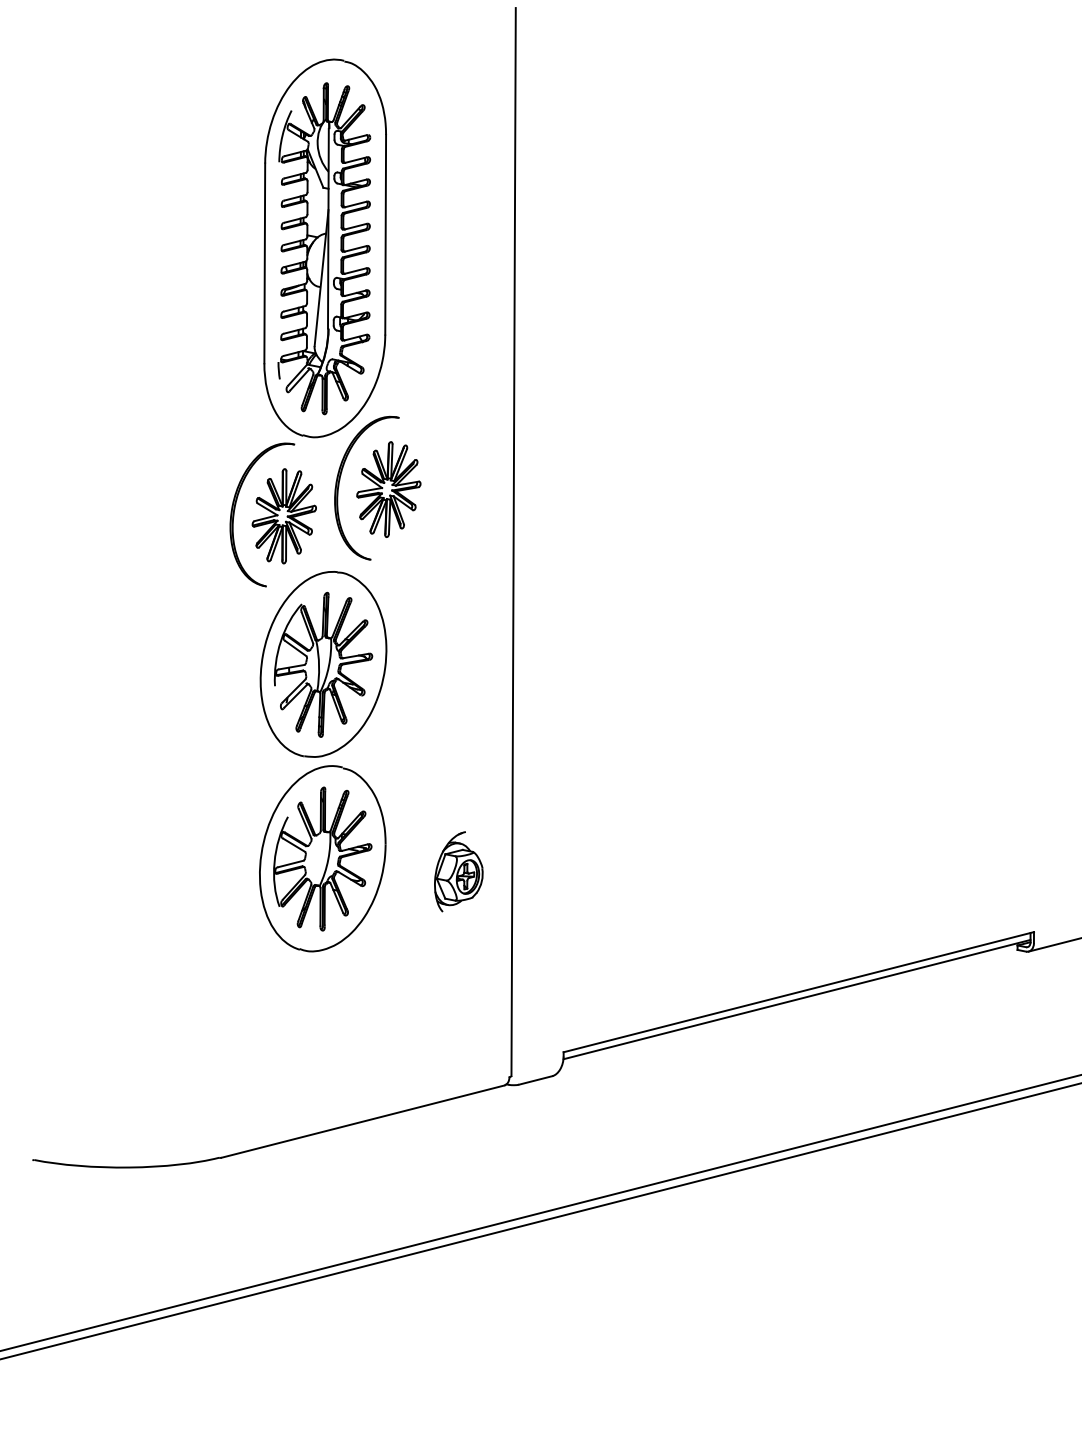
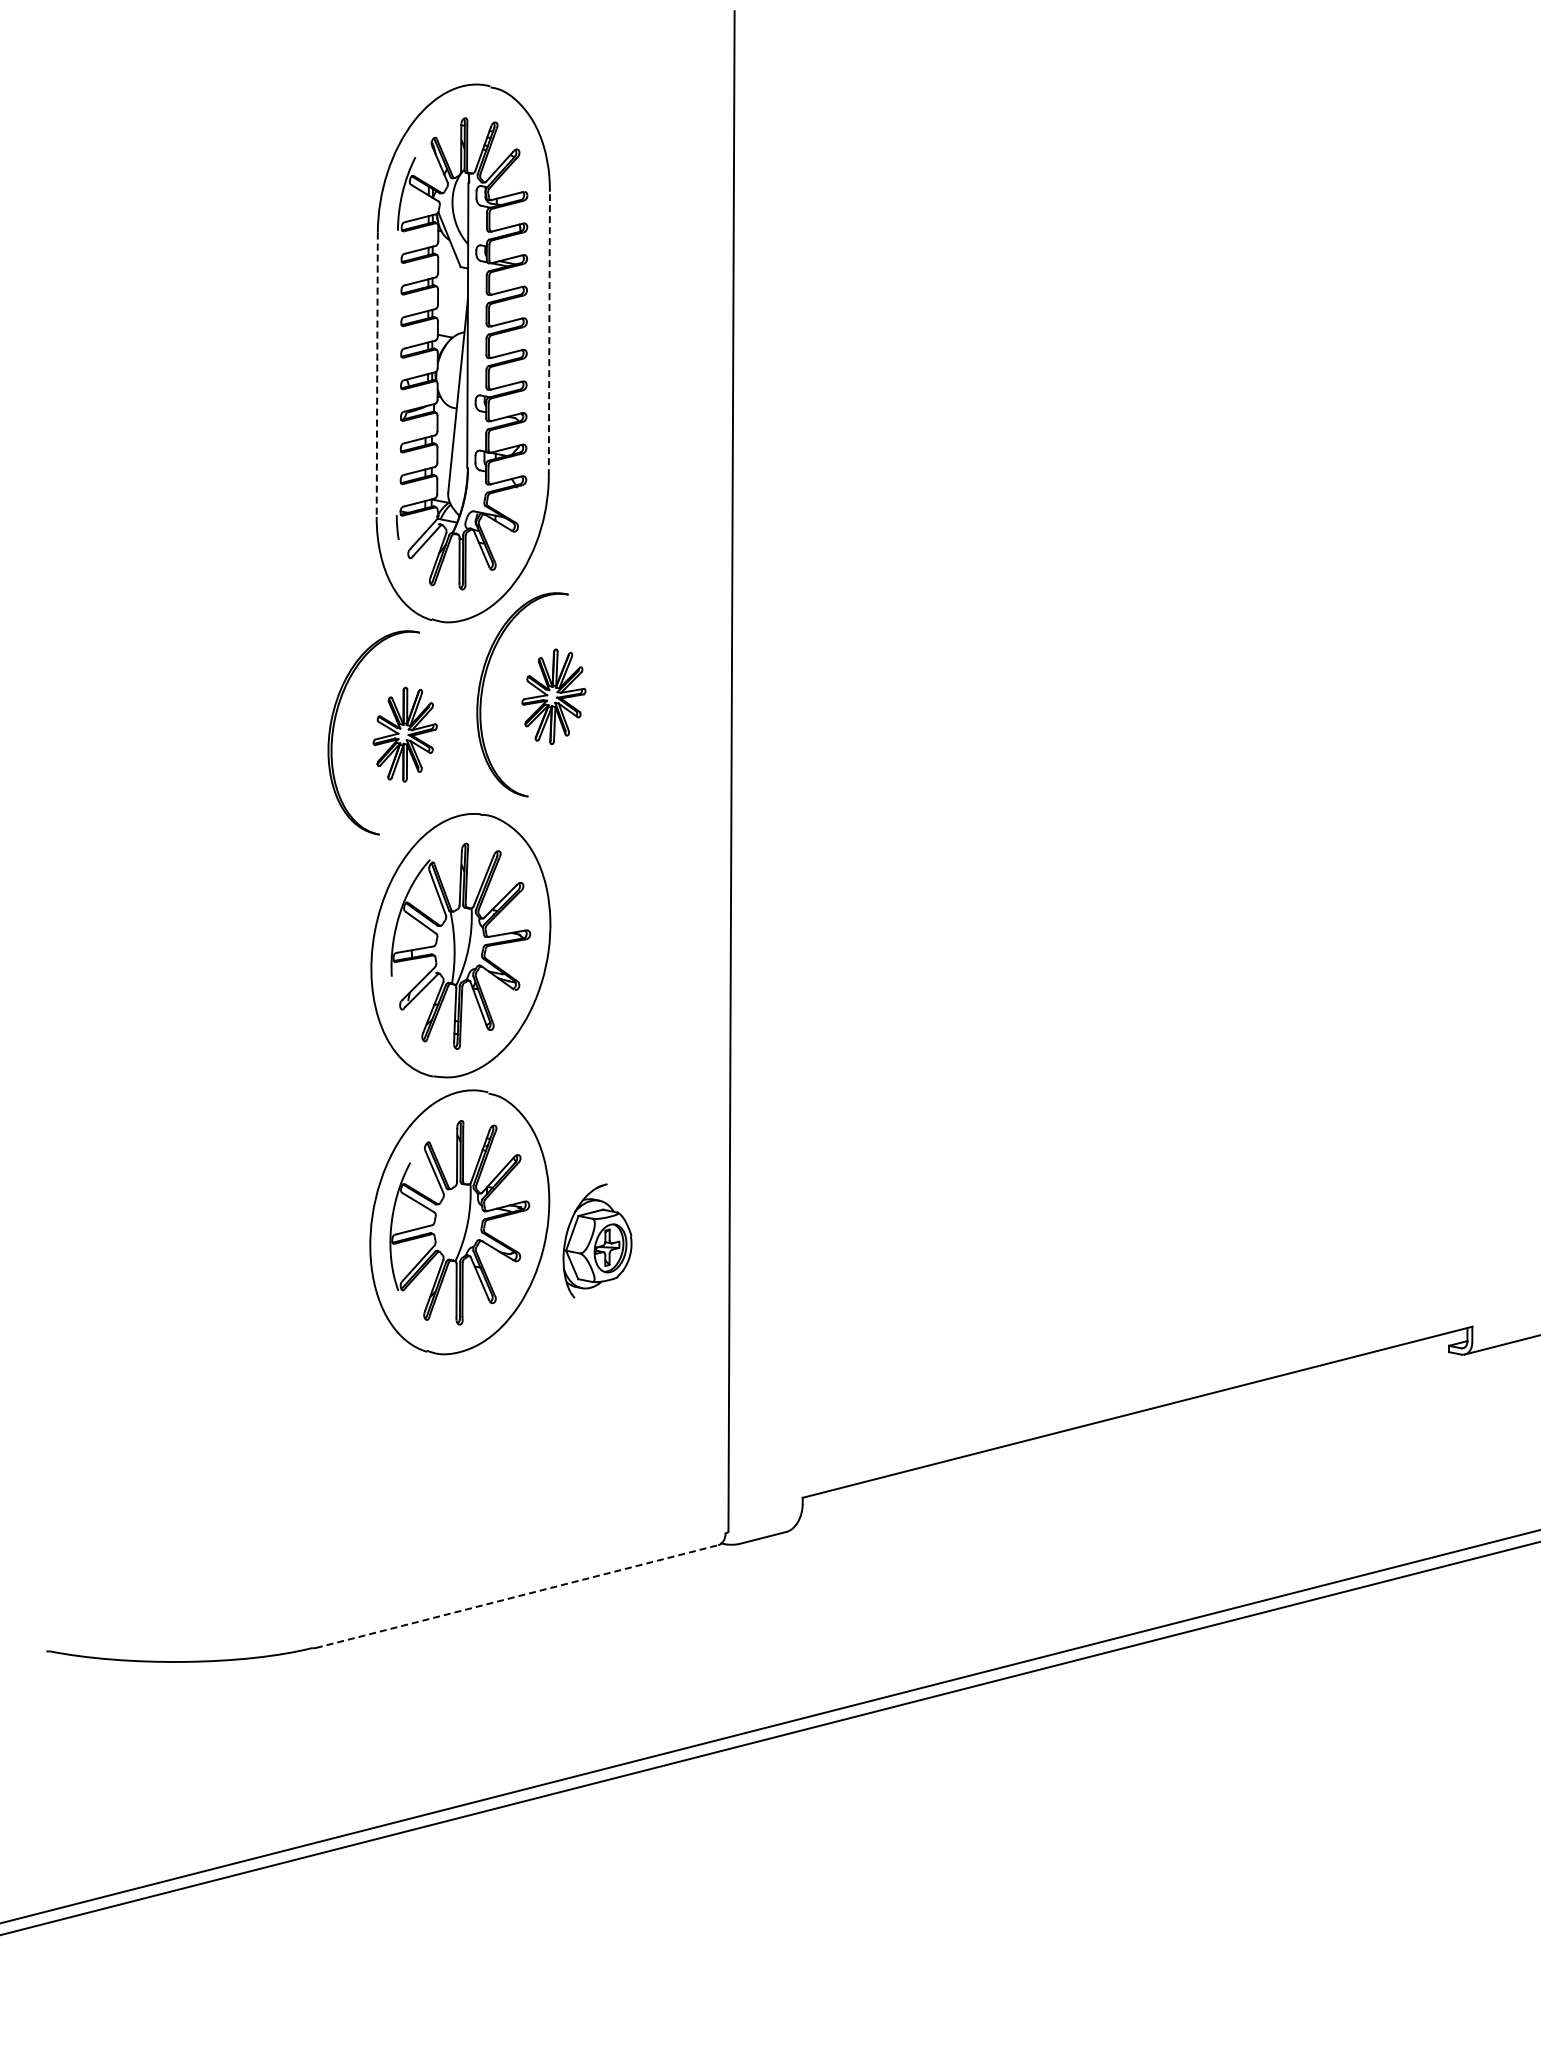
line: (385, 234) -> (549, 333), solid -> dashed
line: (264, 263) -> (377, 375), solid -> dashed
part: (388, 489) -> (553, 696), size x0.7
part: (284, 516) -> (405, 734), size x0.7
part: (458, 871) -> (597, 1240), moved
line: (796, 999) -> (1134, 1422), removed
line: (363, 1121) -> (517, 1596), solid -> dashed

